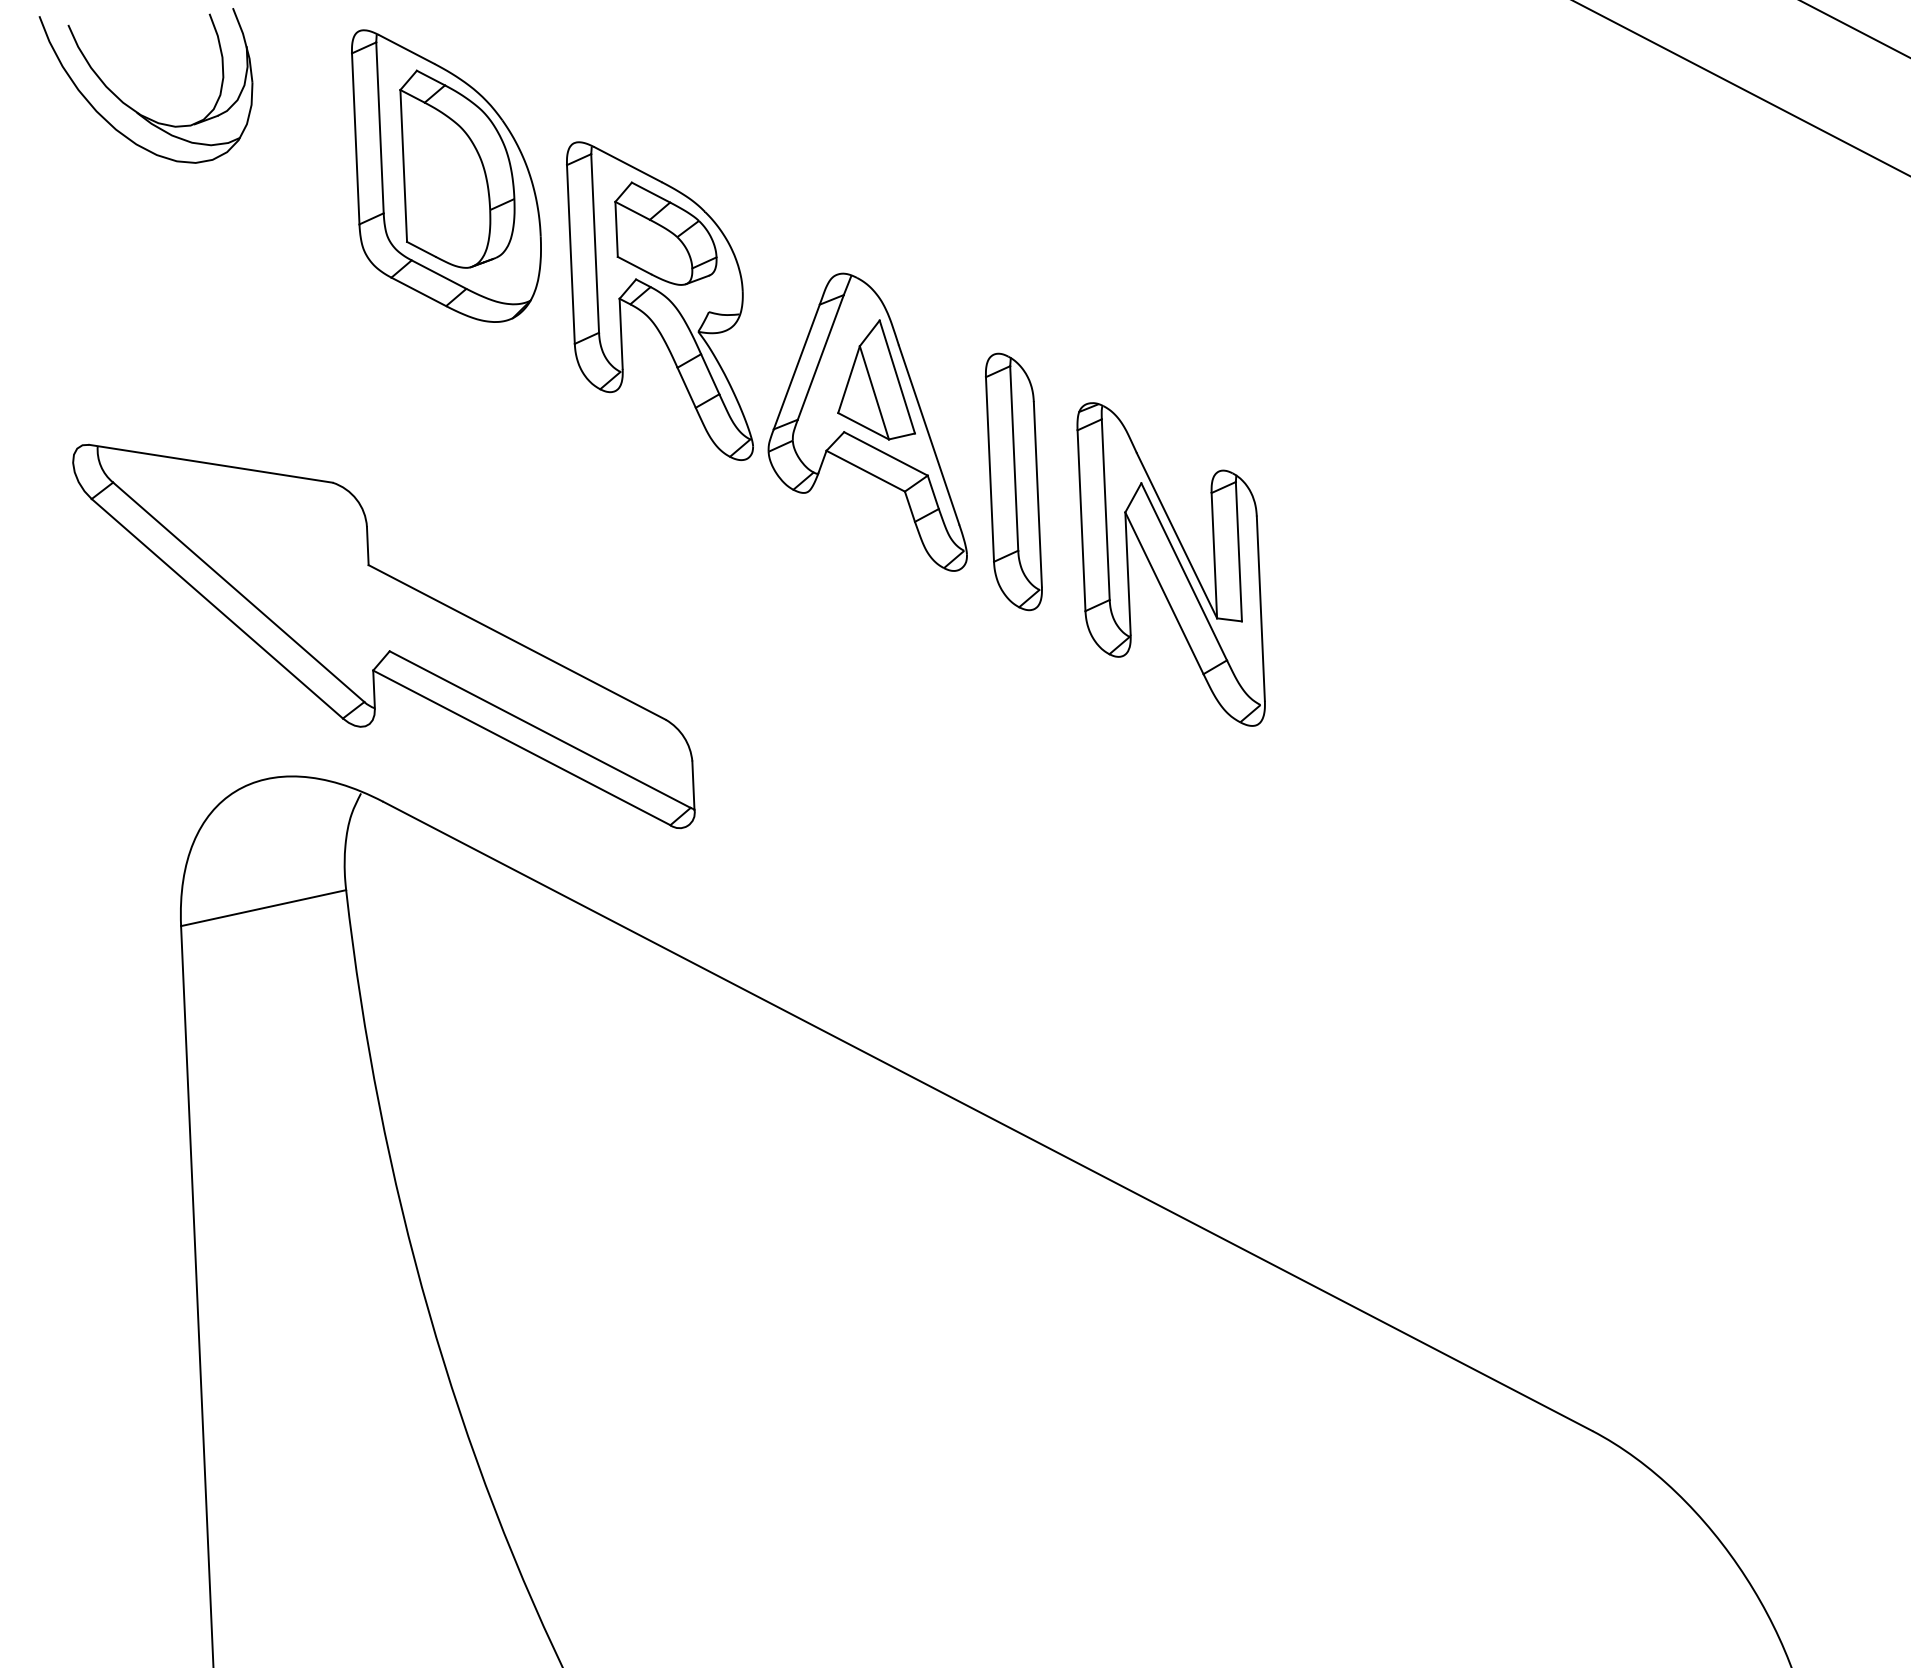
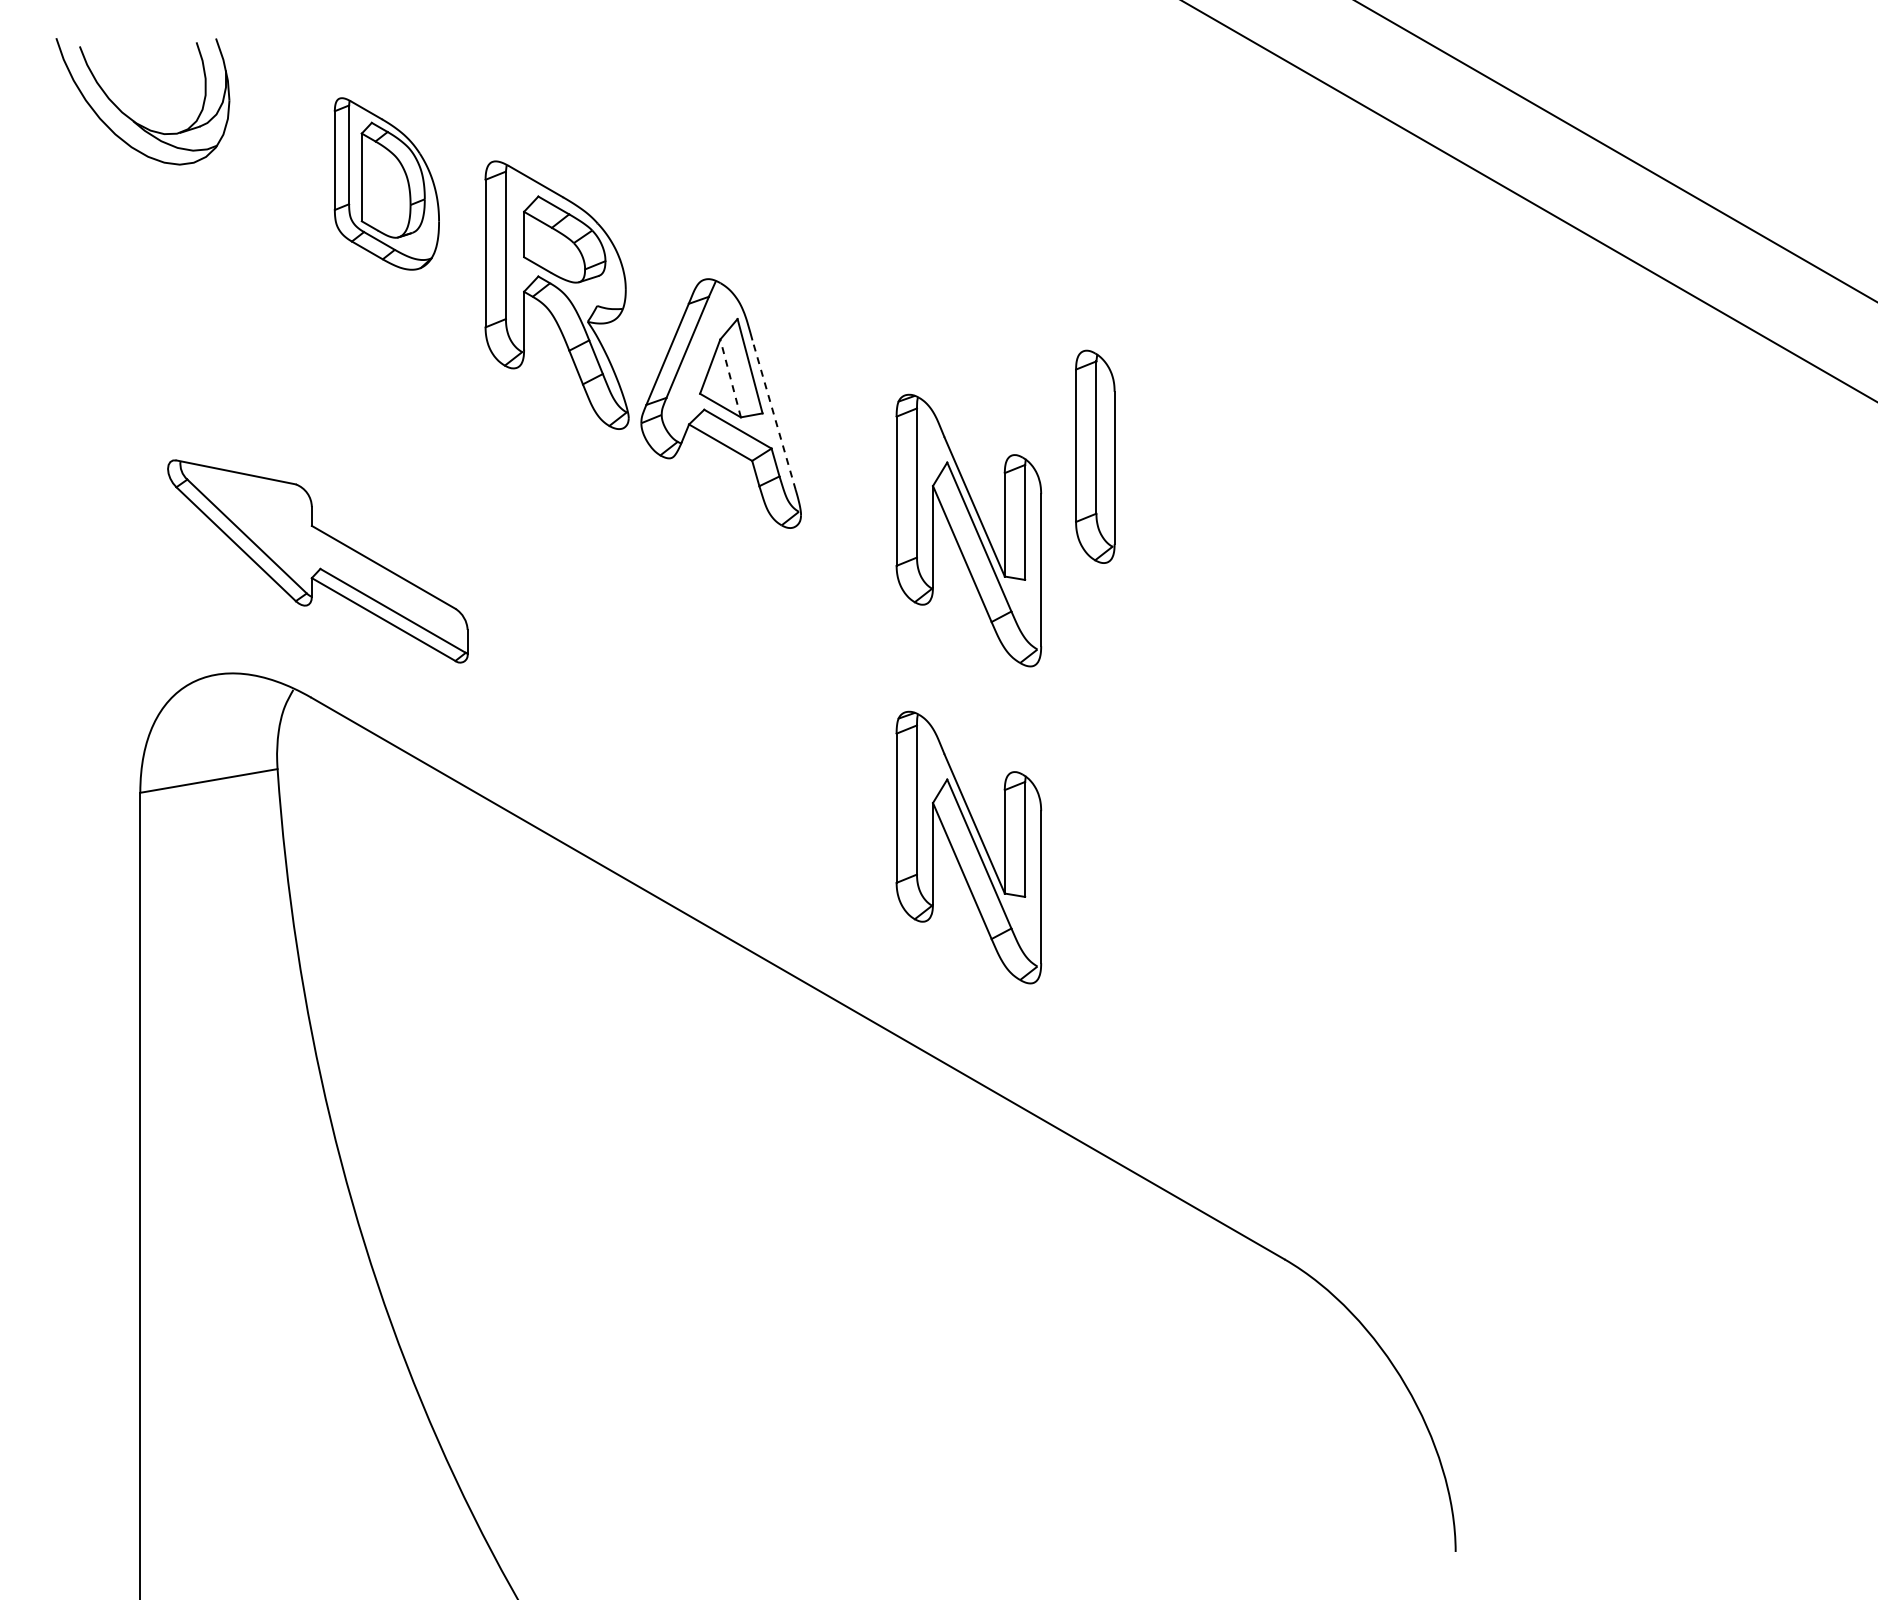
part: (447, 174) -> (386, 183), size x0.7
line: (874, 391) -> (730, 377), solid -> dashed
line: (929, 435) -> (774, 415), solid -> dashed
part: (1014, 481) -> (1095, 456), moved
part: (383, 636) -> (317, 561), size x0.6
part: (1187, 948) -> (968, 847), added

